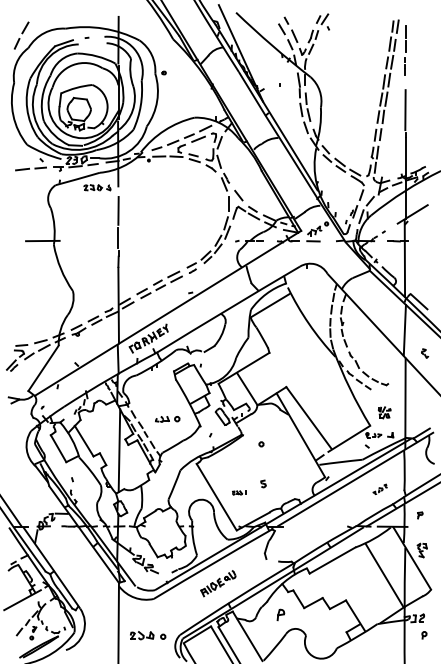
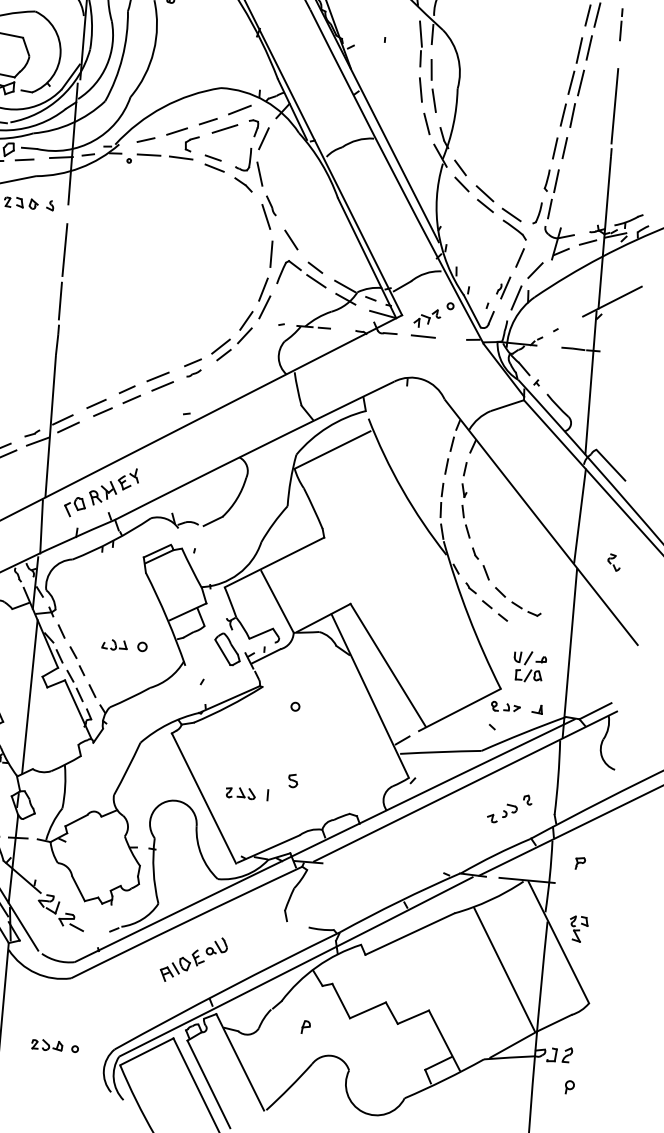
part: (384, 412) -> (529, 666), size x1.43
part: (380, 489) -> (510, 809), size x1.67
part: (239, 492) -> (247, 793), size x1.67
part: (281, 614) -> (306, 1026), size x0.62
part: (148, 635) -> (55, 1045), size x0.71

